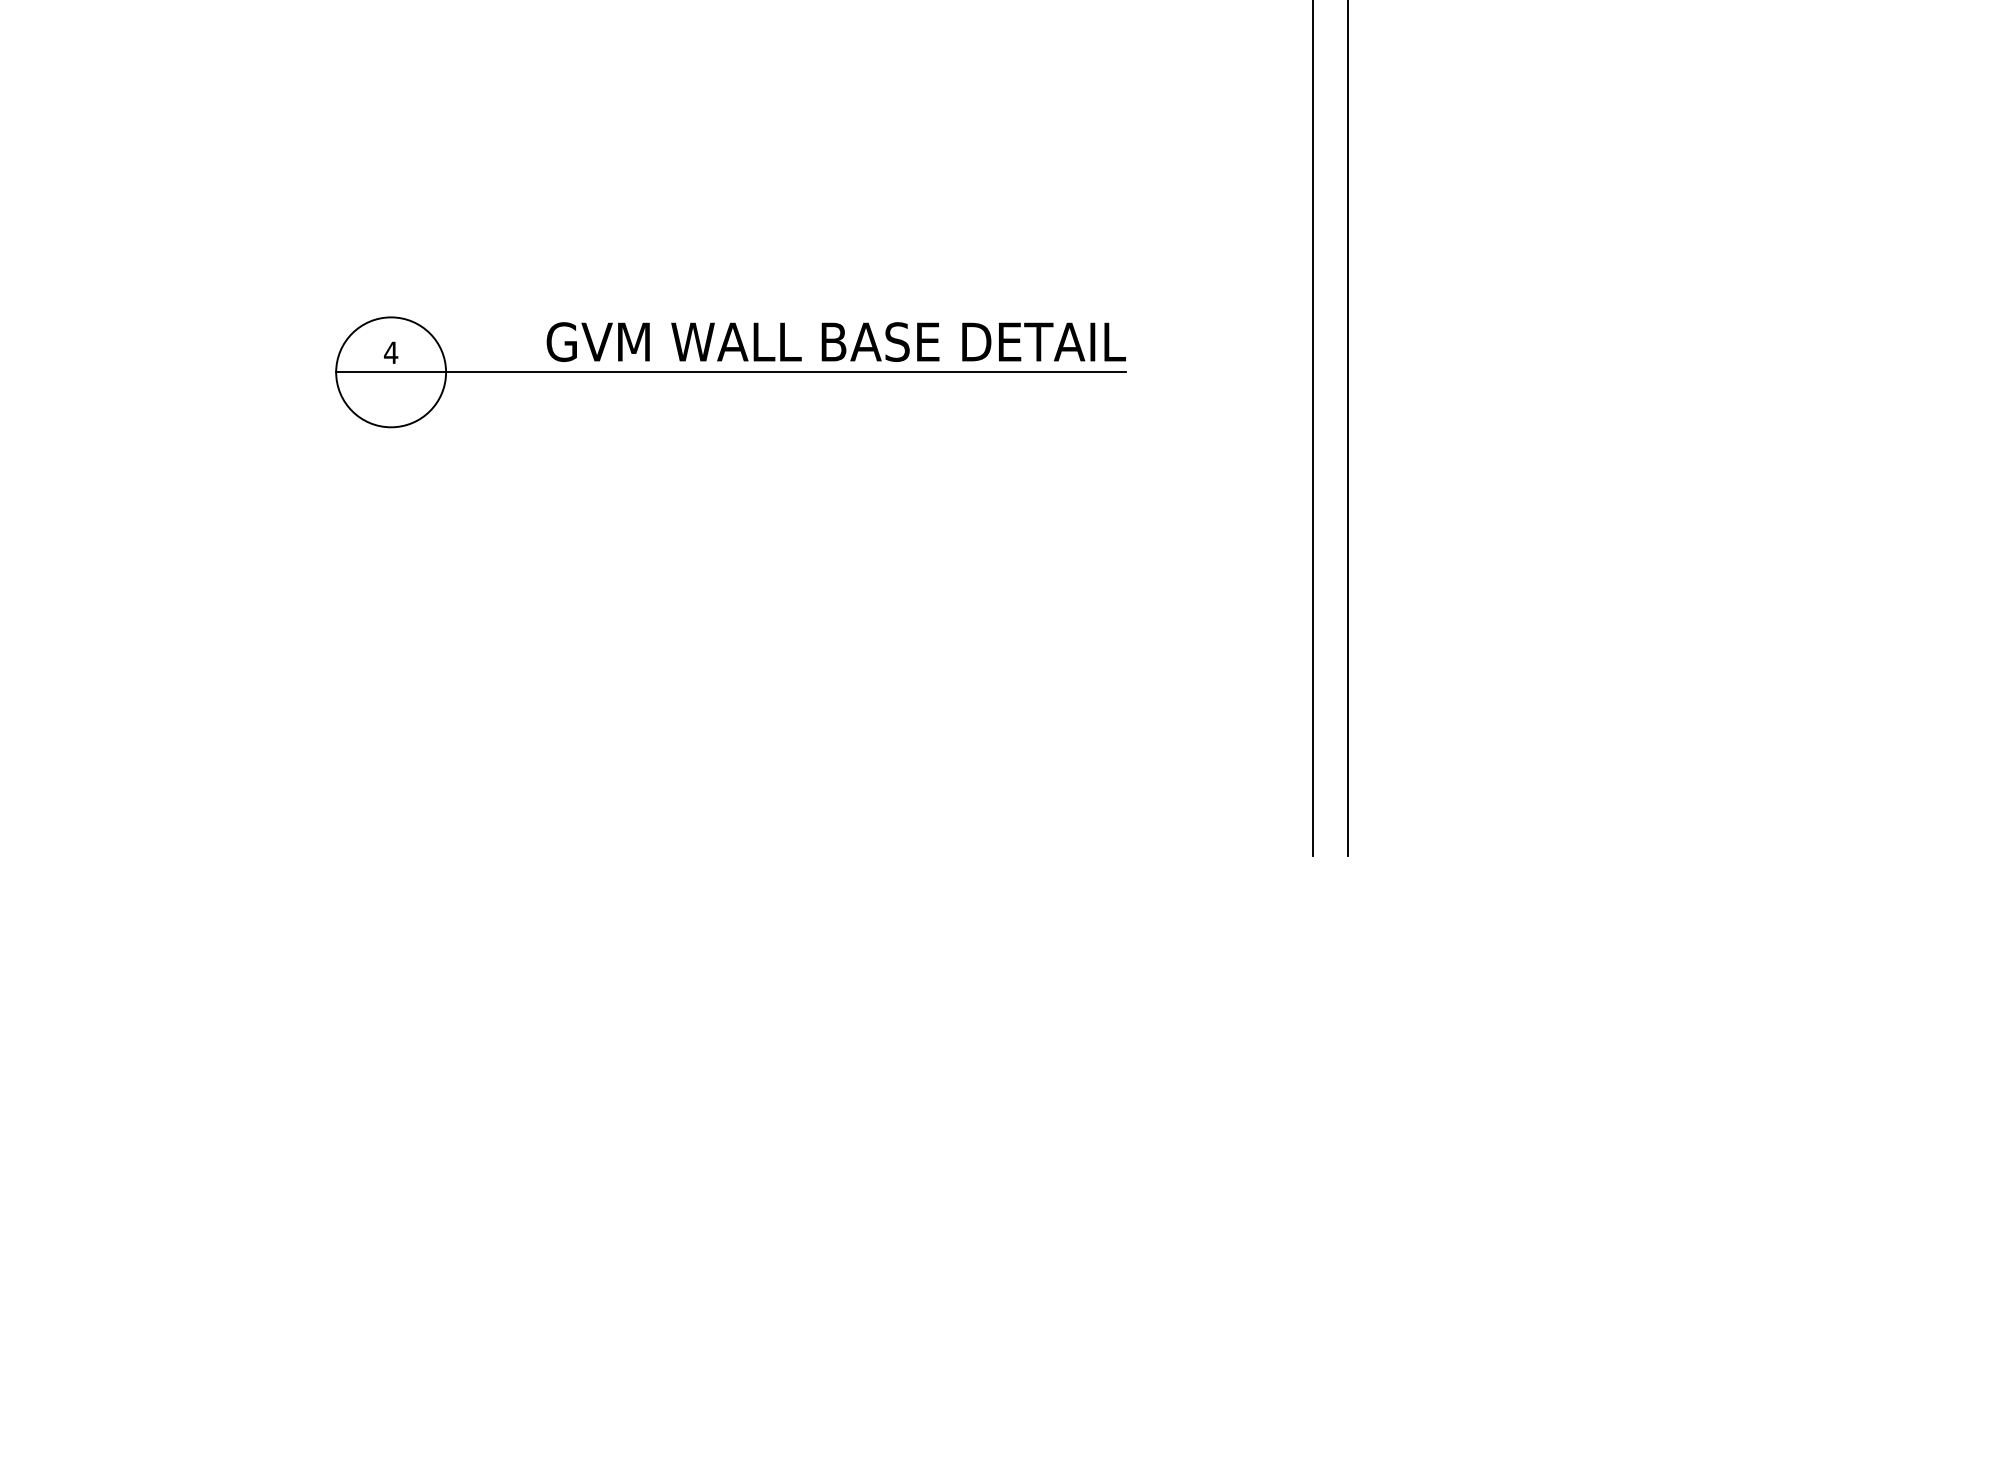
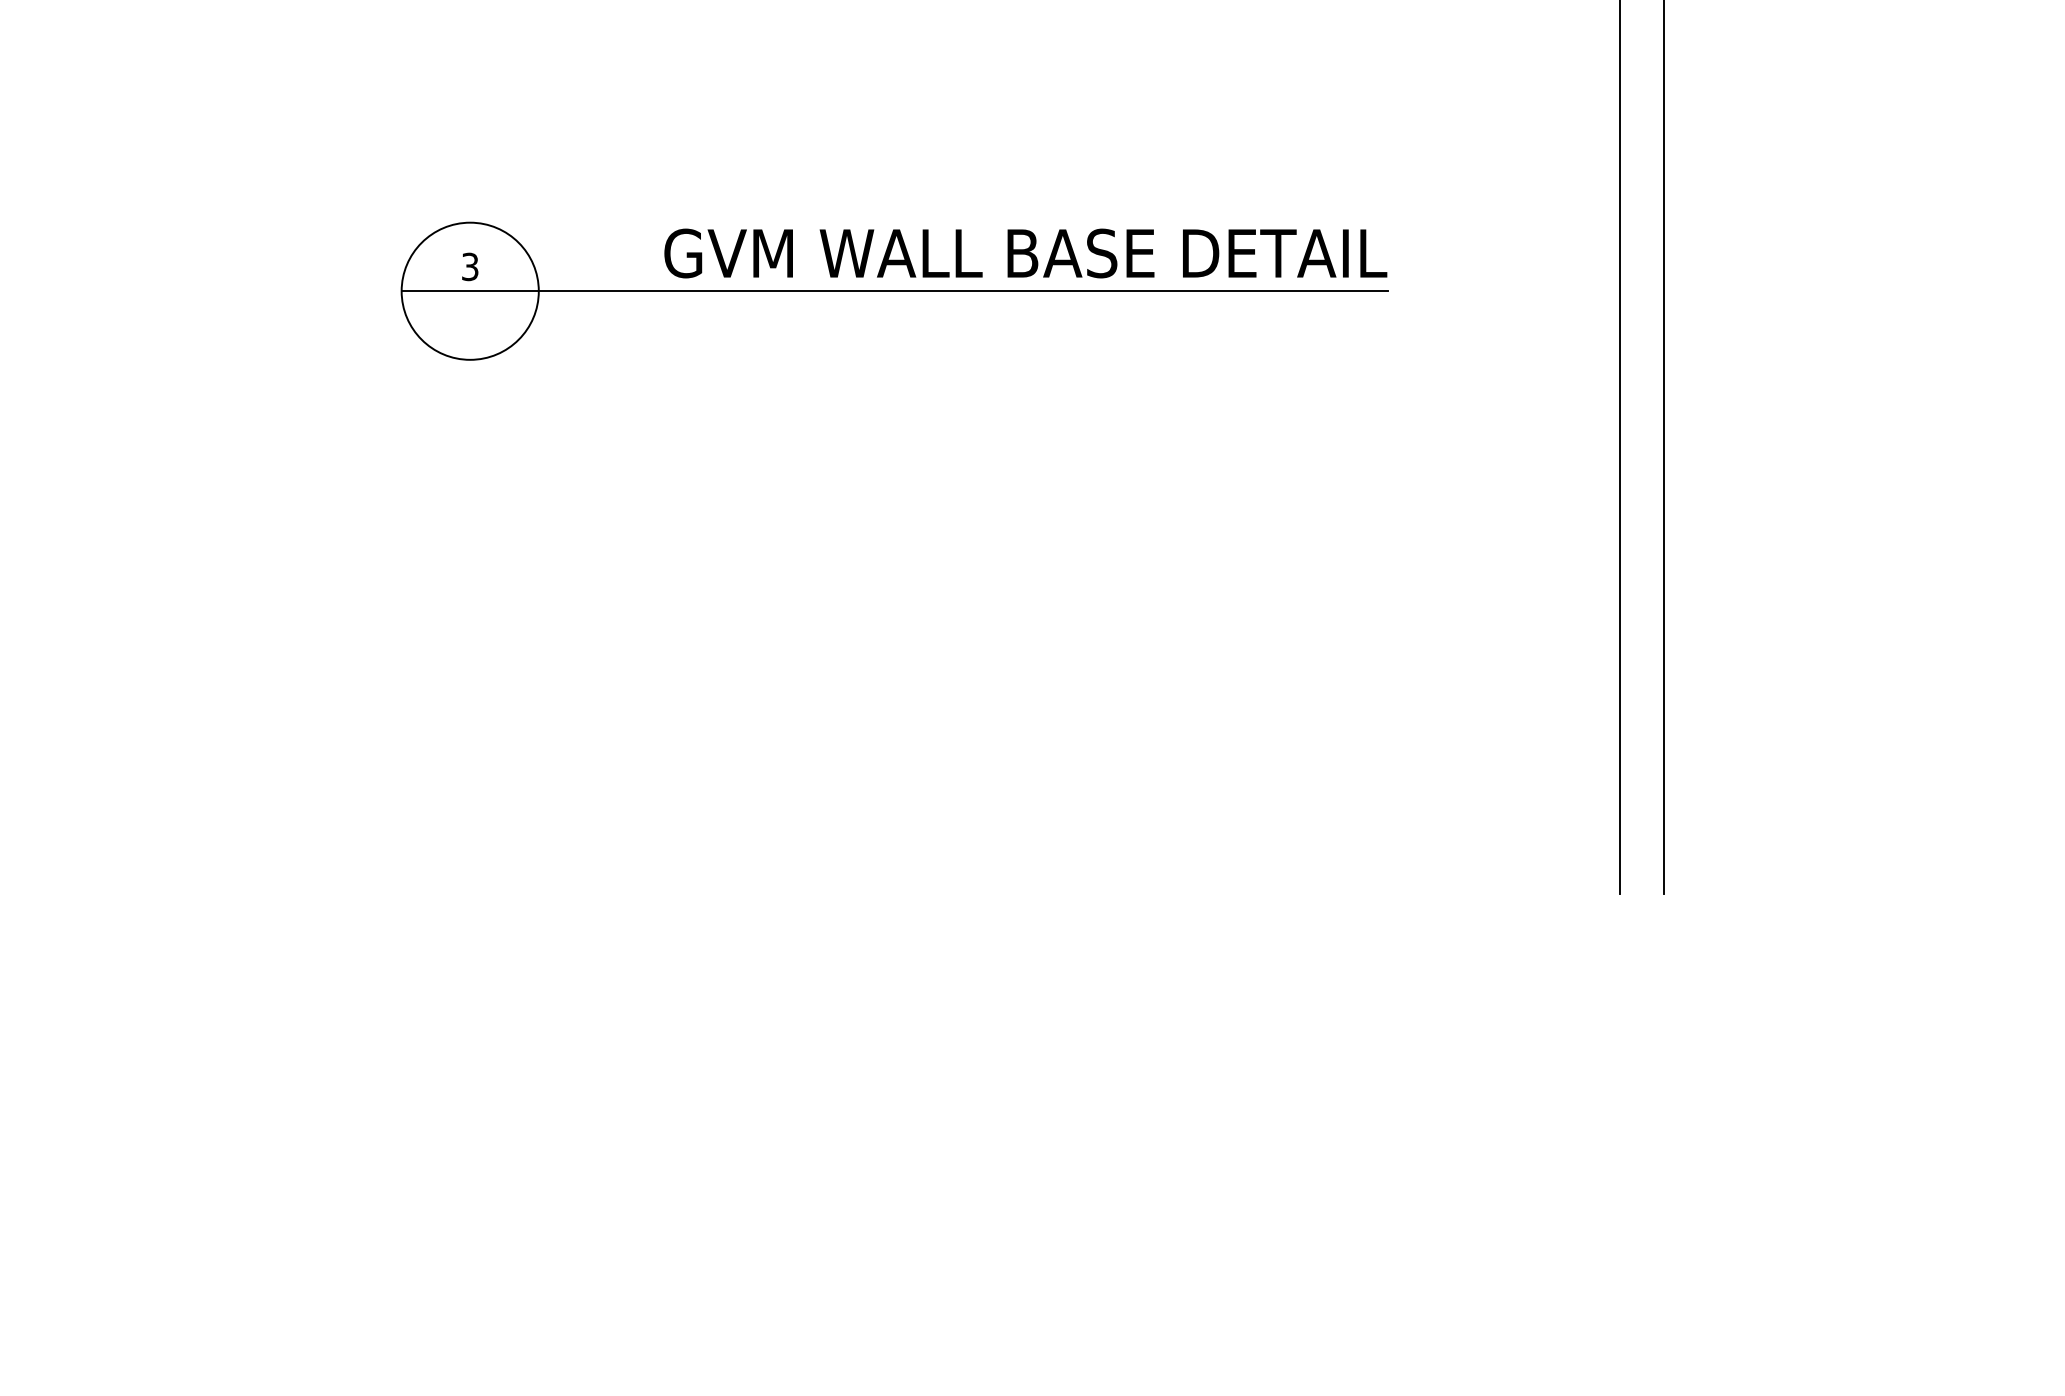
text: (391, 352) -> (470, 266), 4 -> 3

